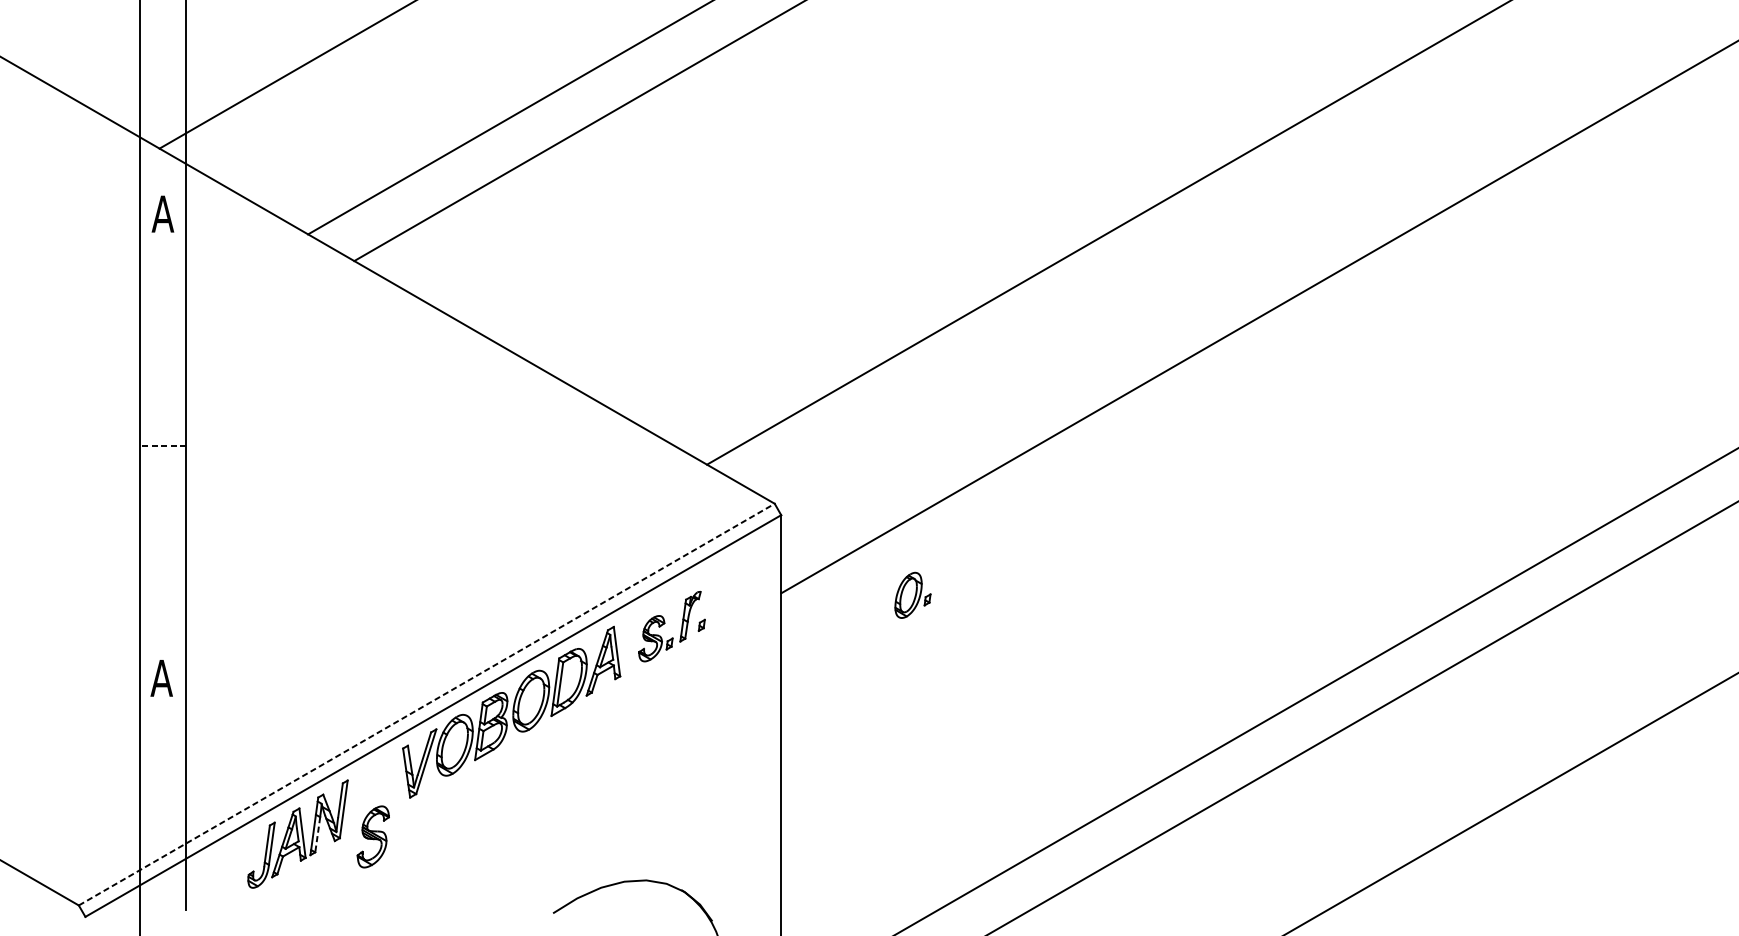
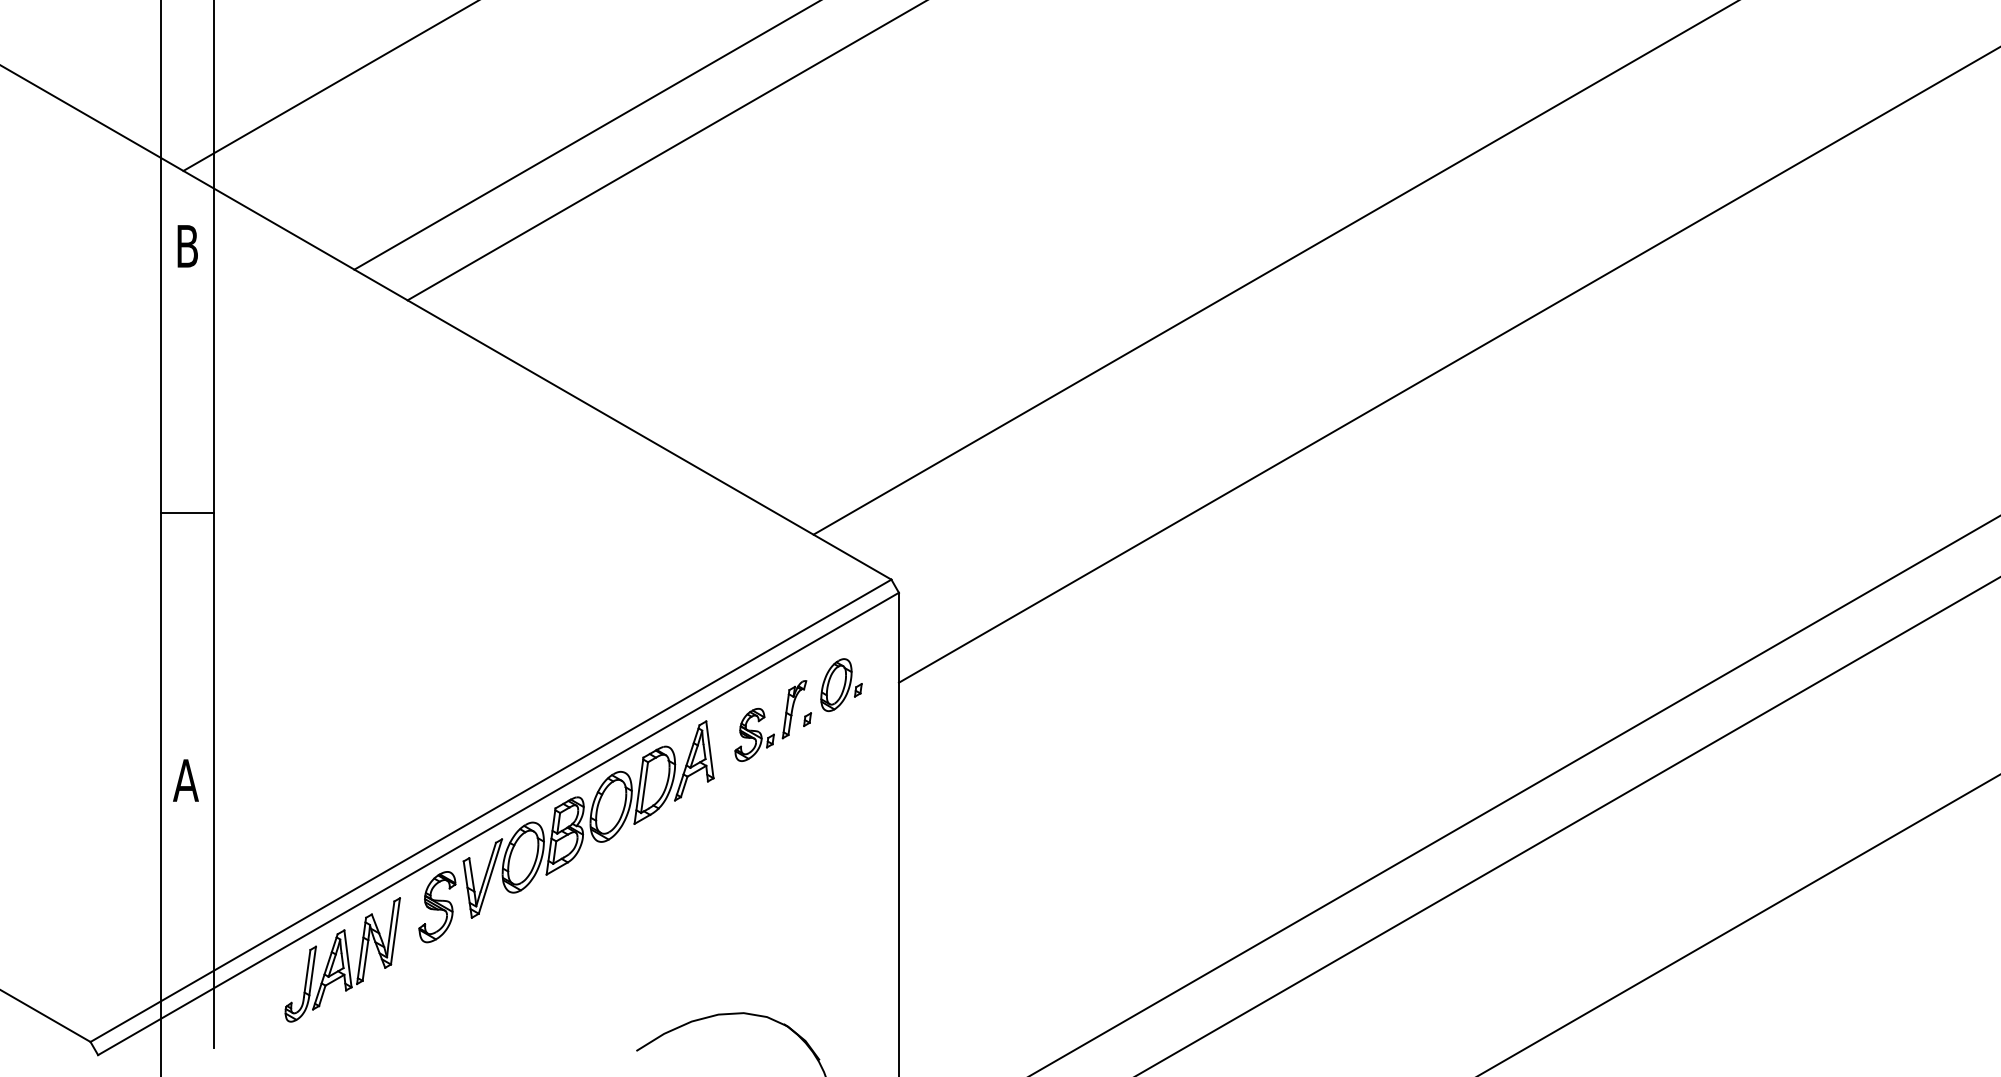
text: (163, 214) -> (187, 246), A -> B
line: (163, 446) -> (187, 513), dashed -> solid
part: (912, 595) -> (841, 685), moved
line: (427, 704) -> (491, 810), dashed -> solid
line: (317, 835) -> (365, 961), dashed -> solid
part: (373, 837) -> (437, 907), moved

